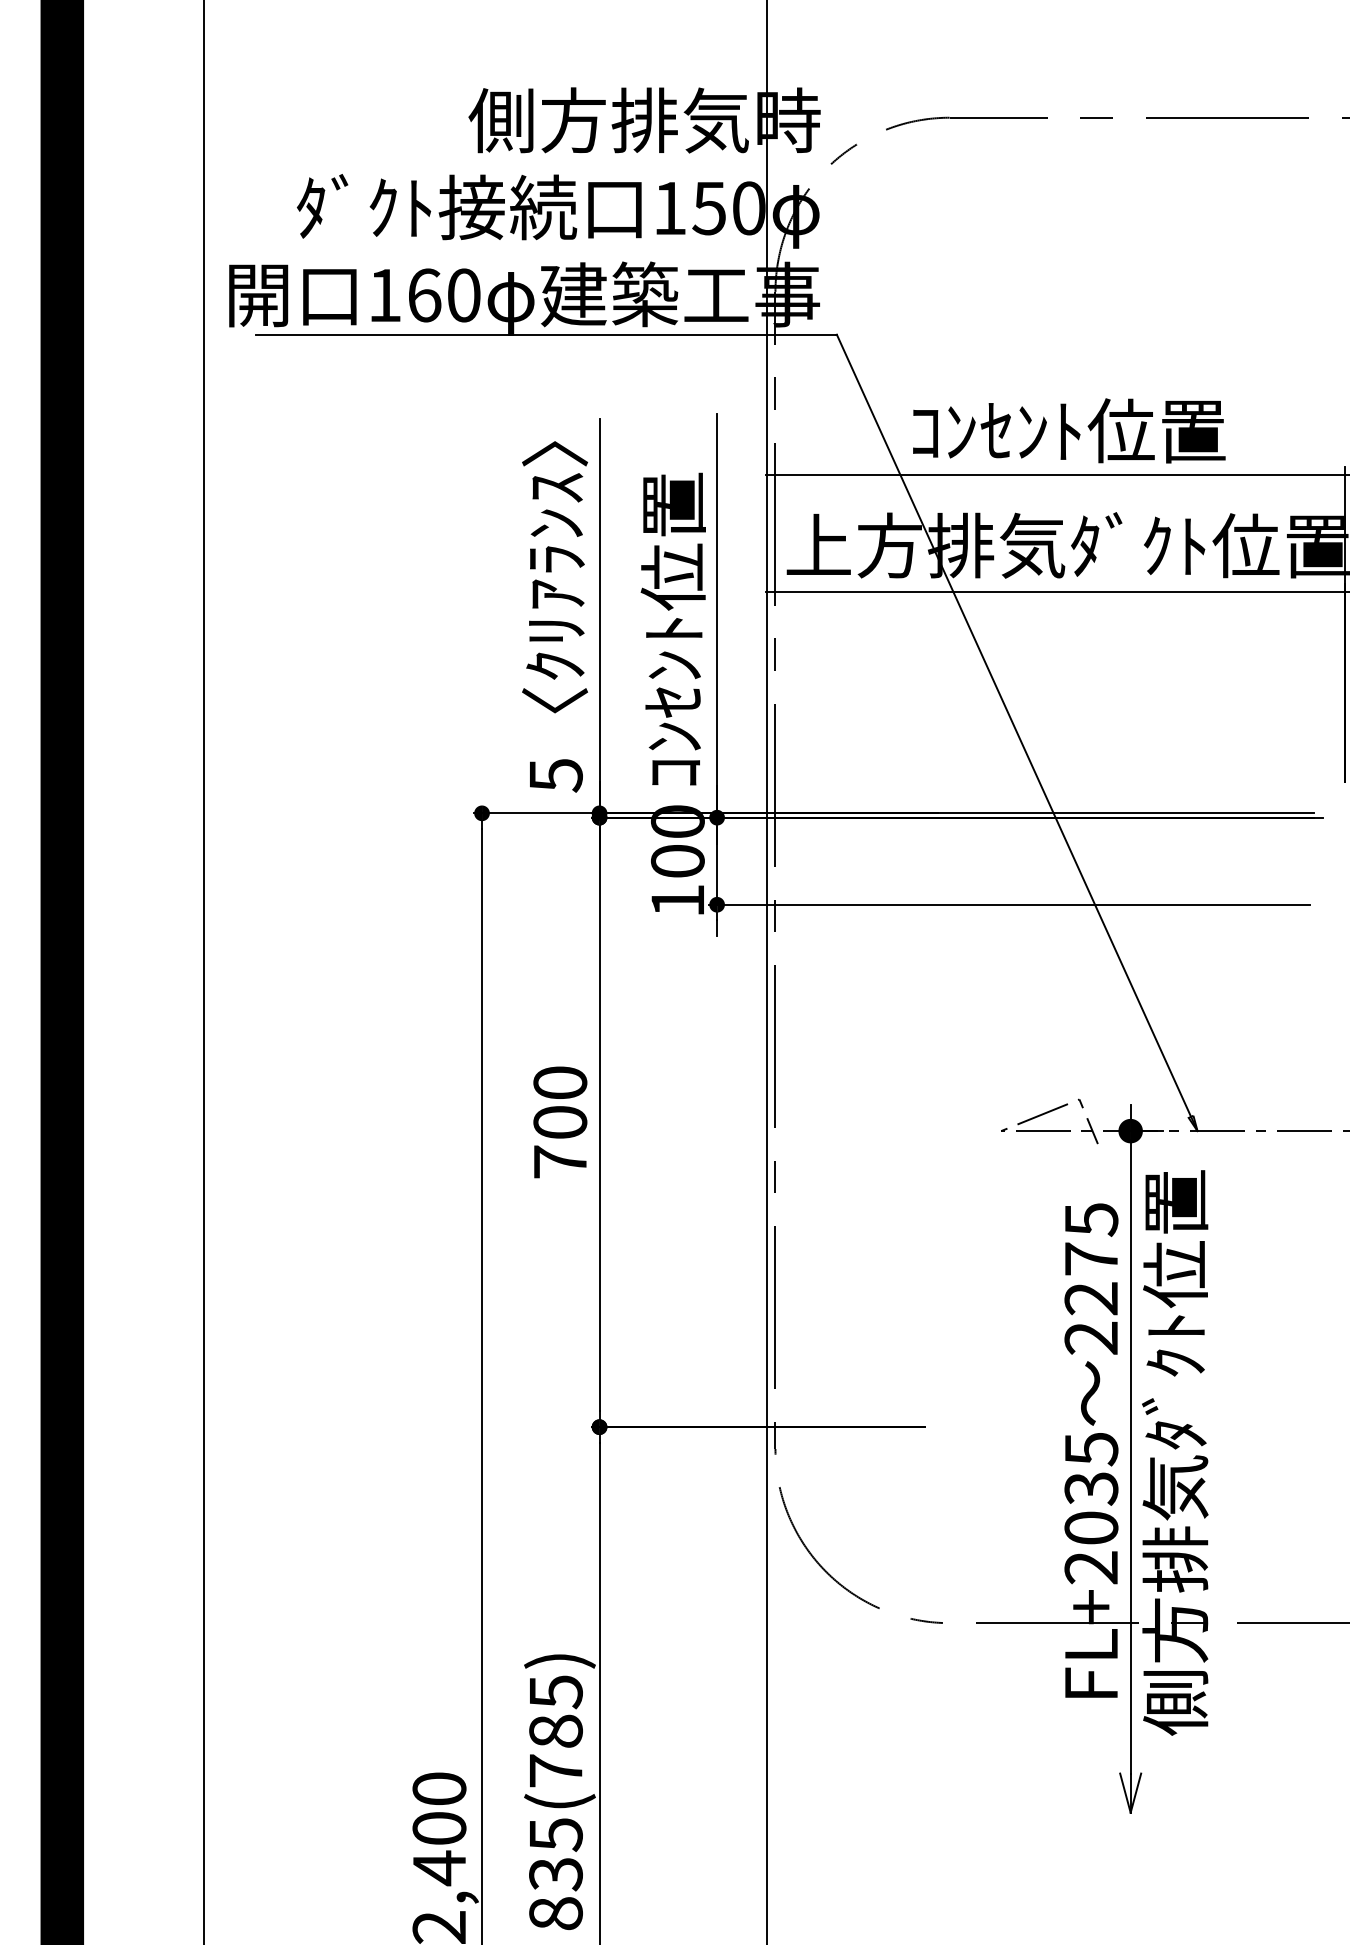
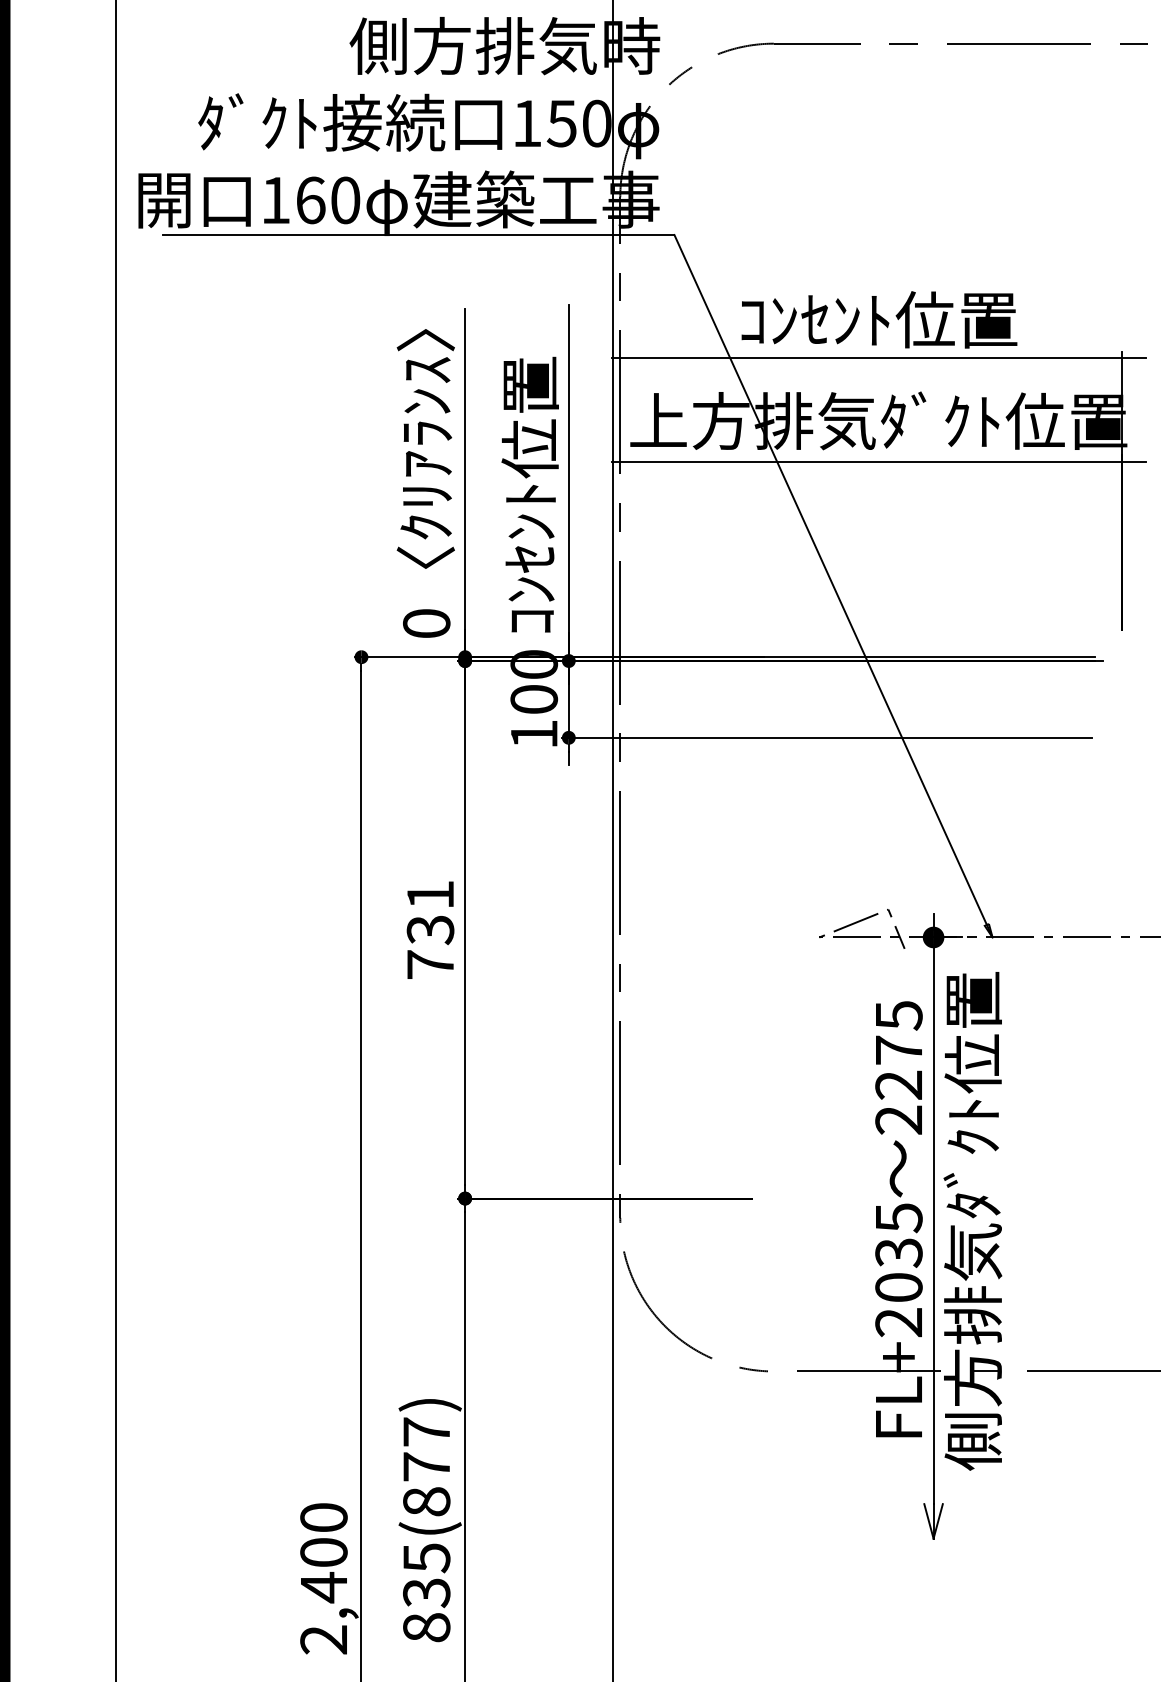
text: (555, 775) -> (426, 623), 5 -> 0
text: (560, 1102) -> (430, 912), 700 -> 731
text: (555, 1731) -> (426, 1467), 835(785) -> 835(877)

